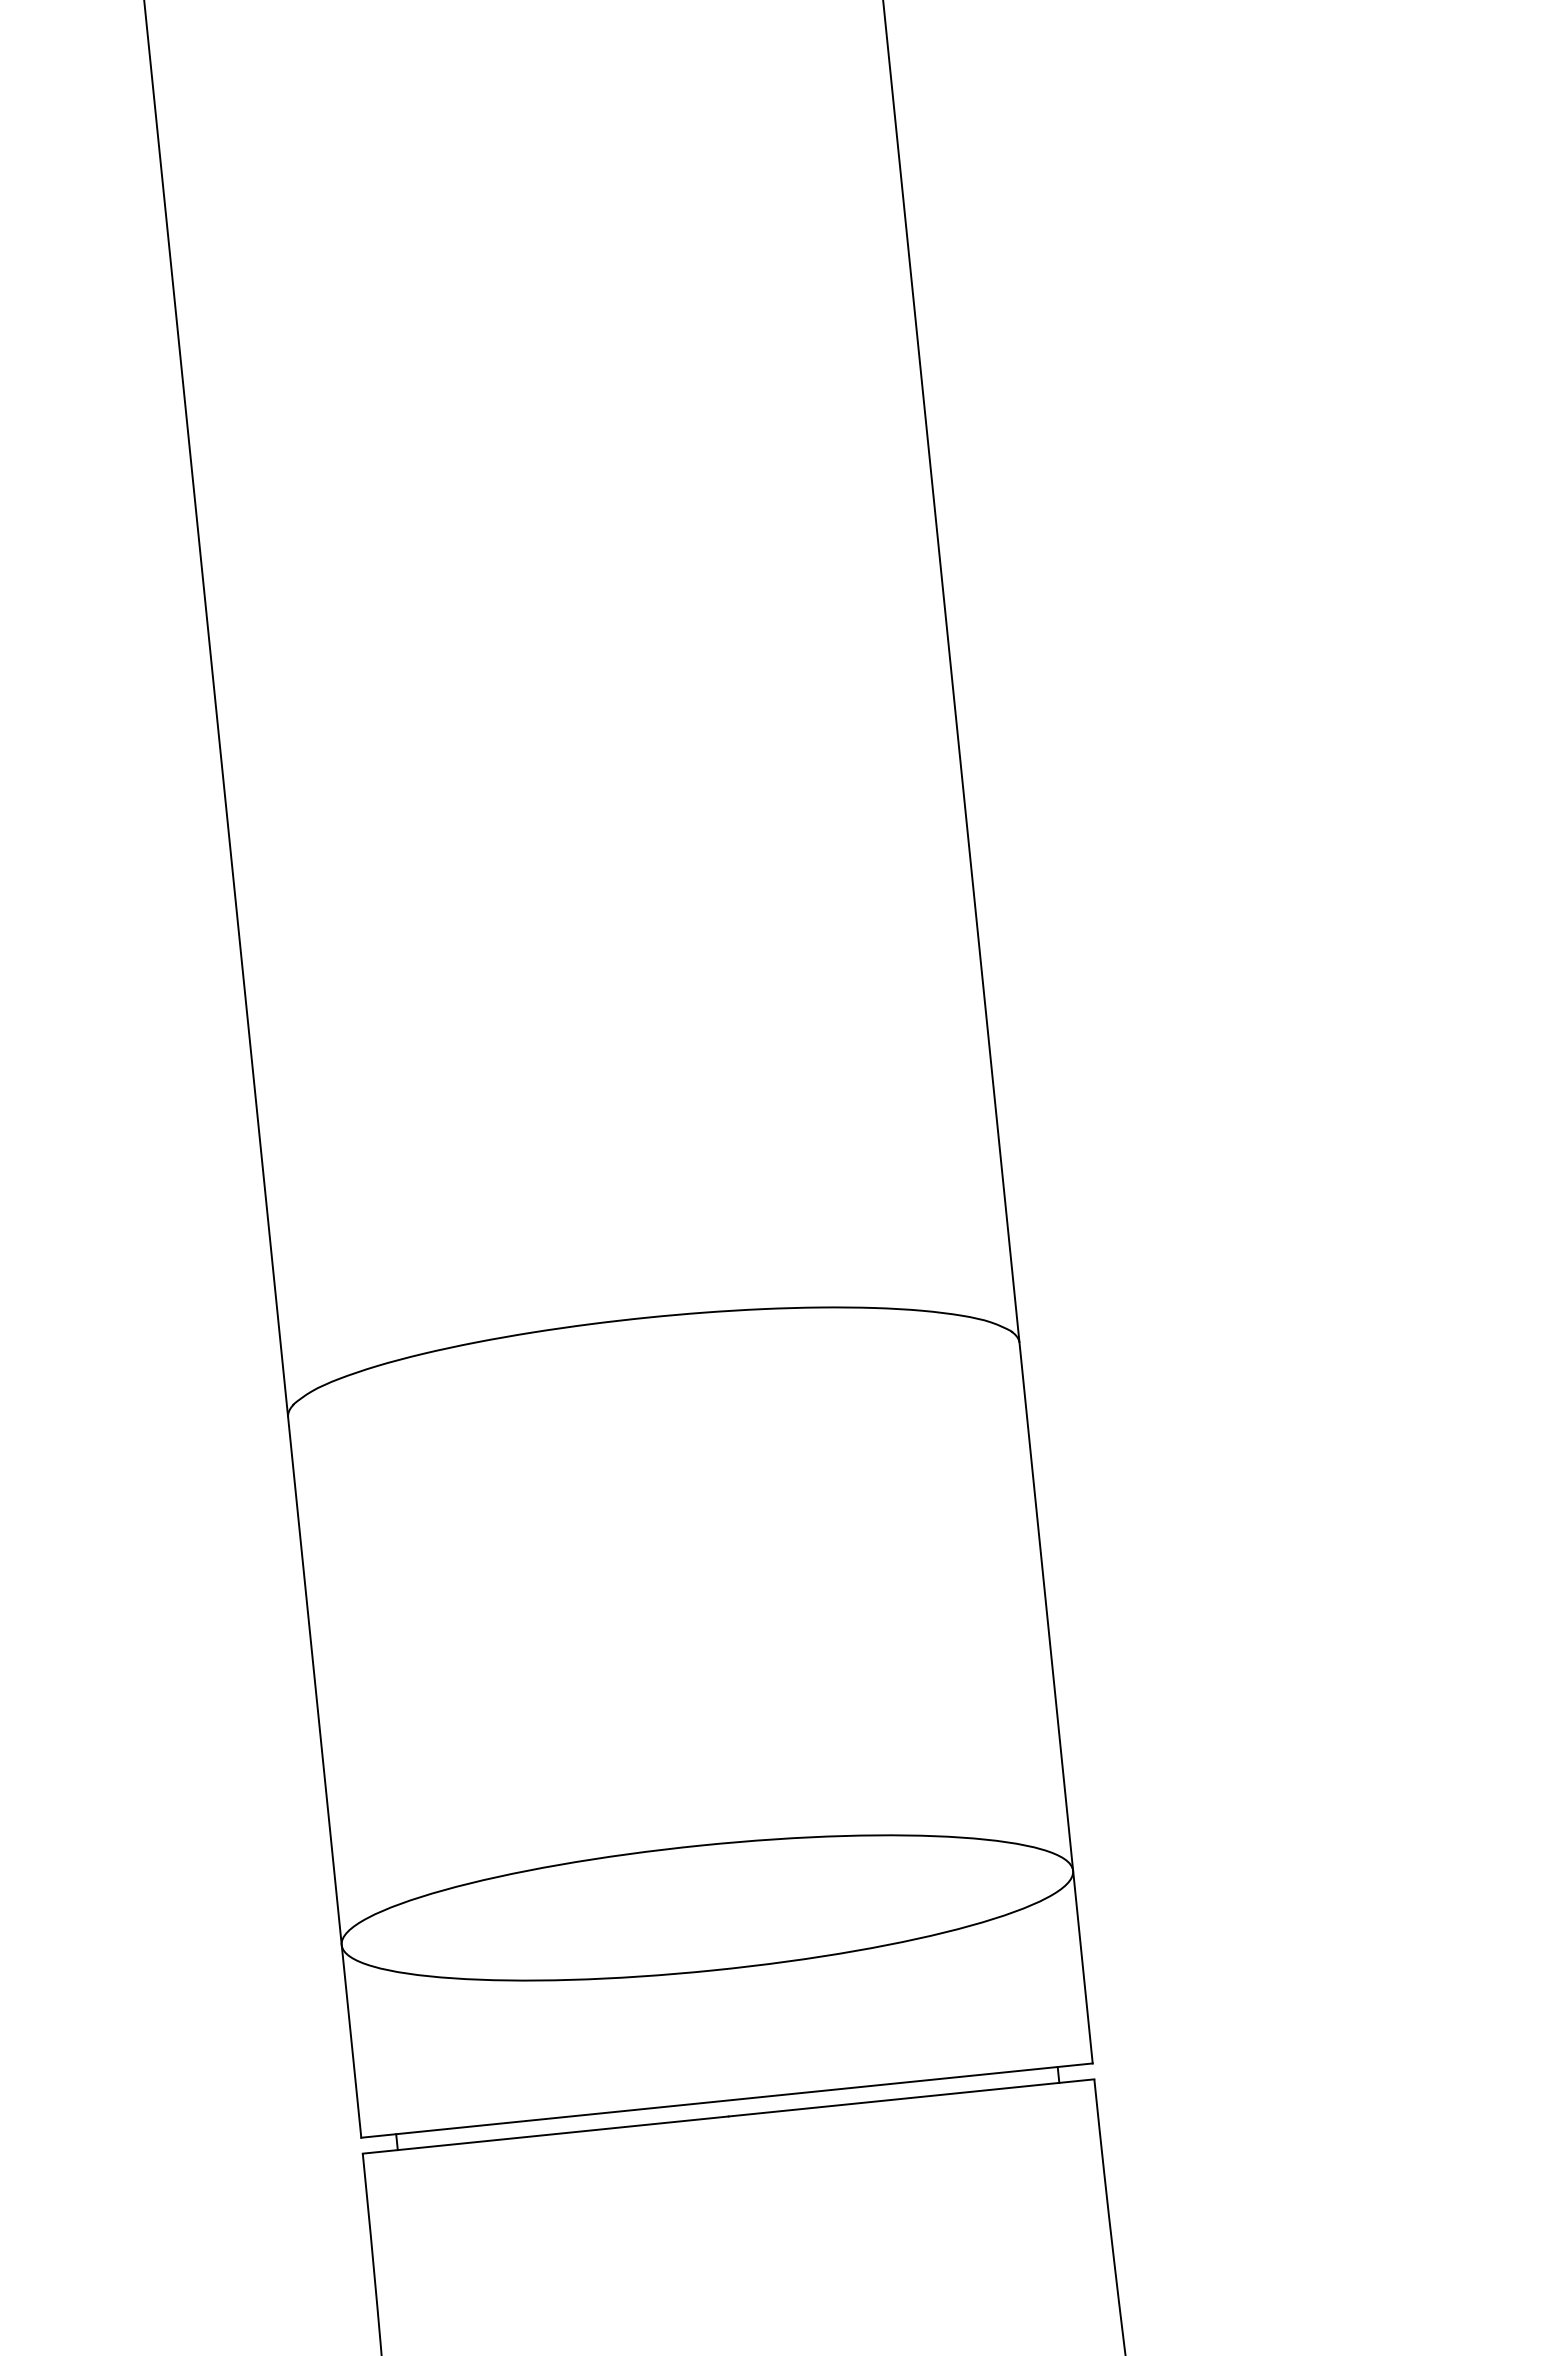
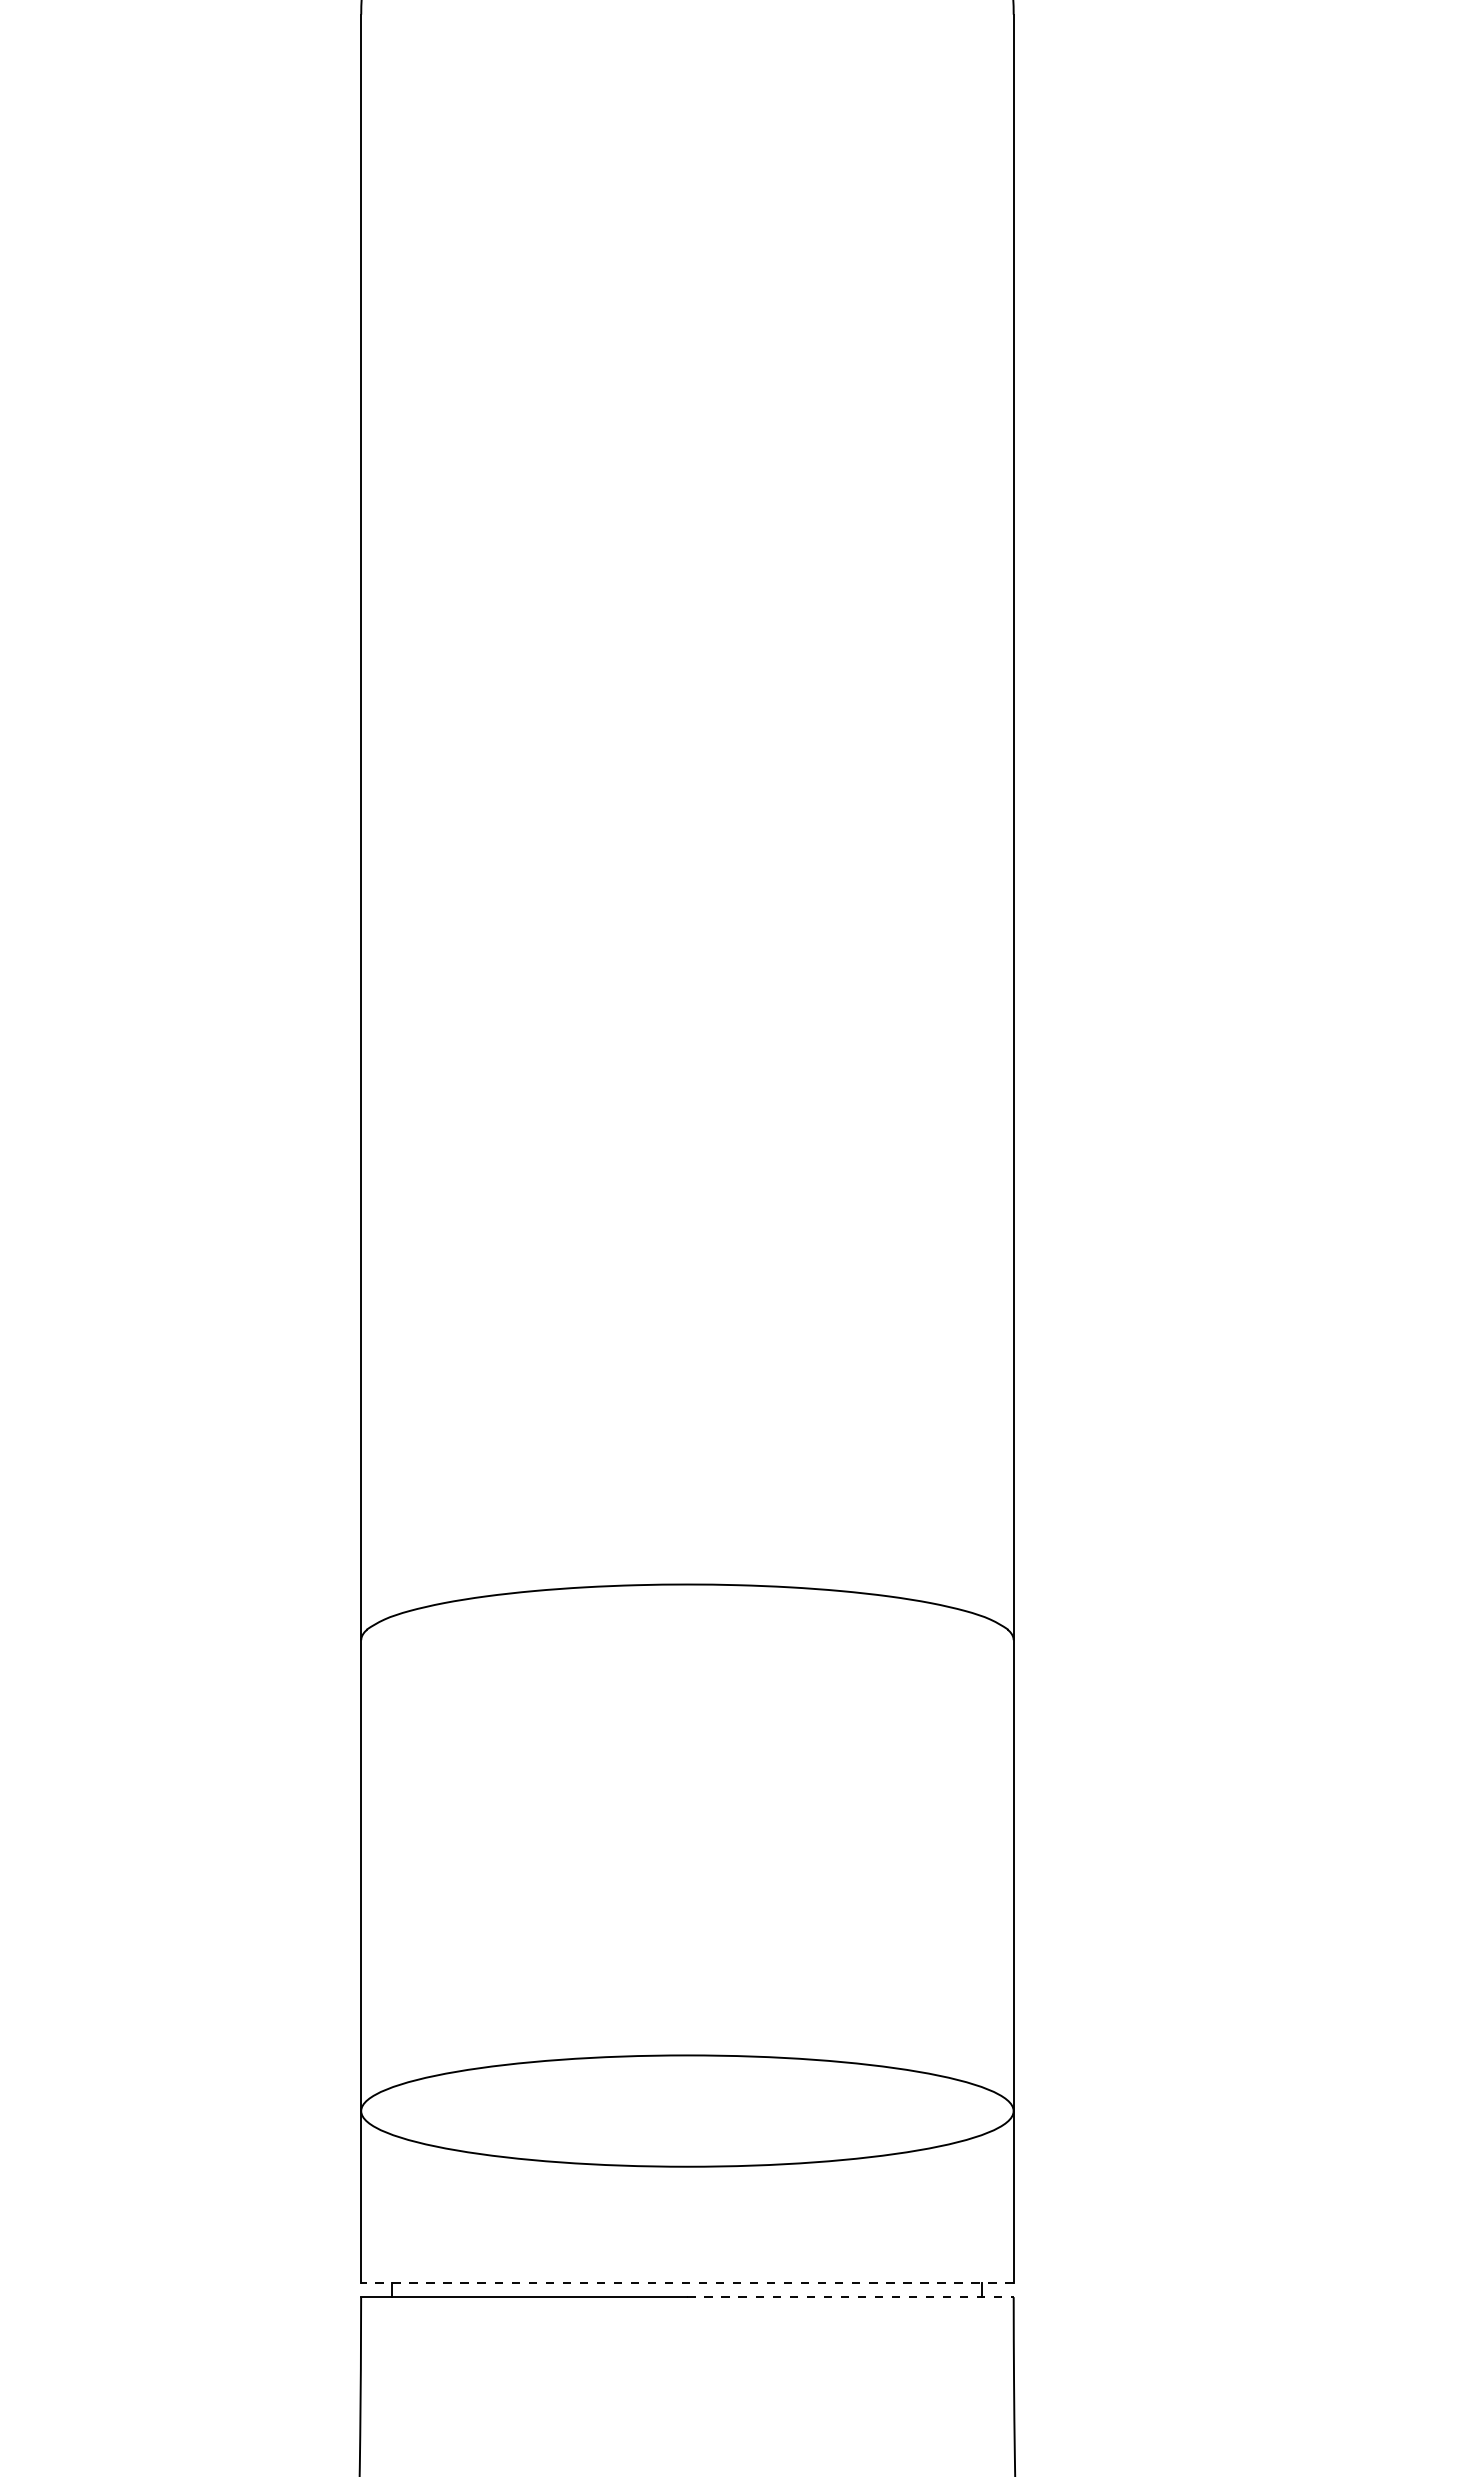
line: (912, 2098) -> (851, 2297), solid -> dashed
line: (725, 2100) -> (686, 2282), solid -> dashed

